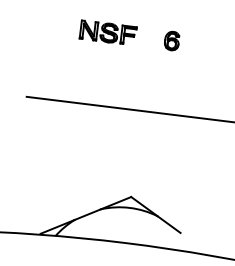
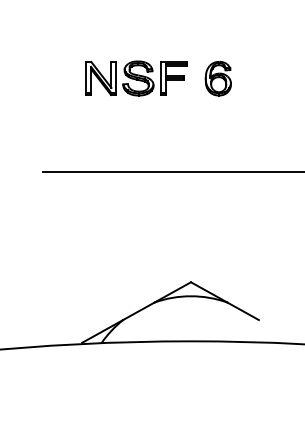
part: (108, 32) -> (136, 78), size x1.43
part: (171, 40) -> (217, 78), size x1.43

